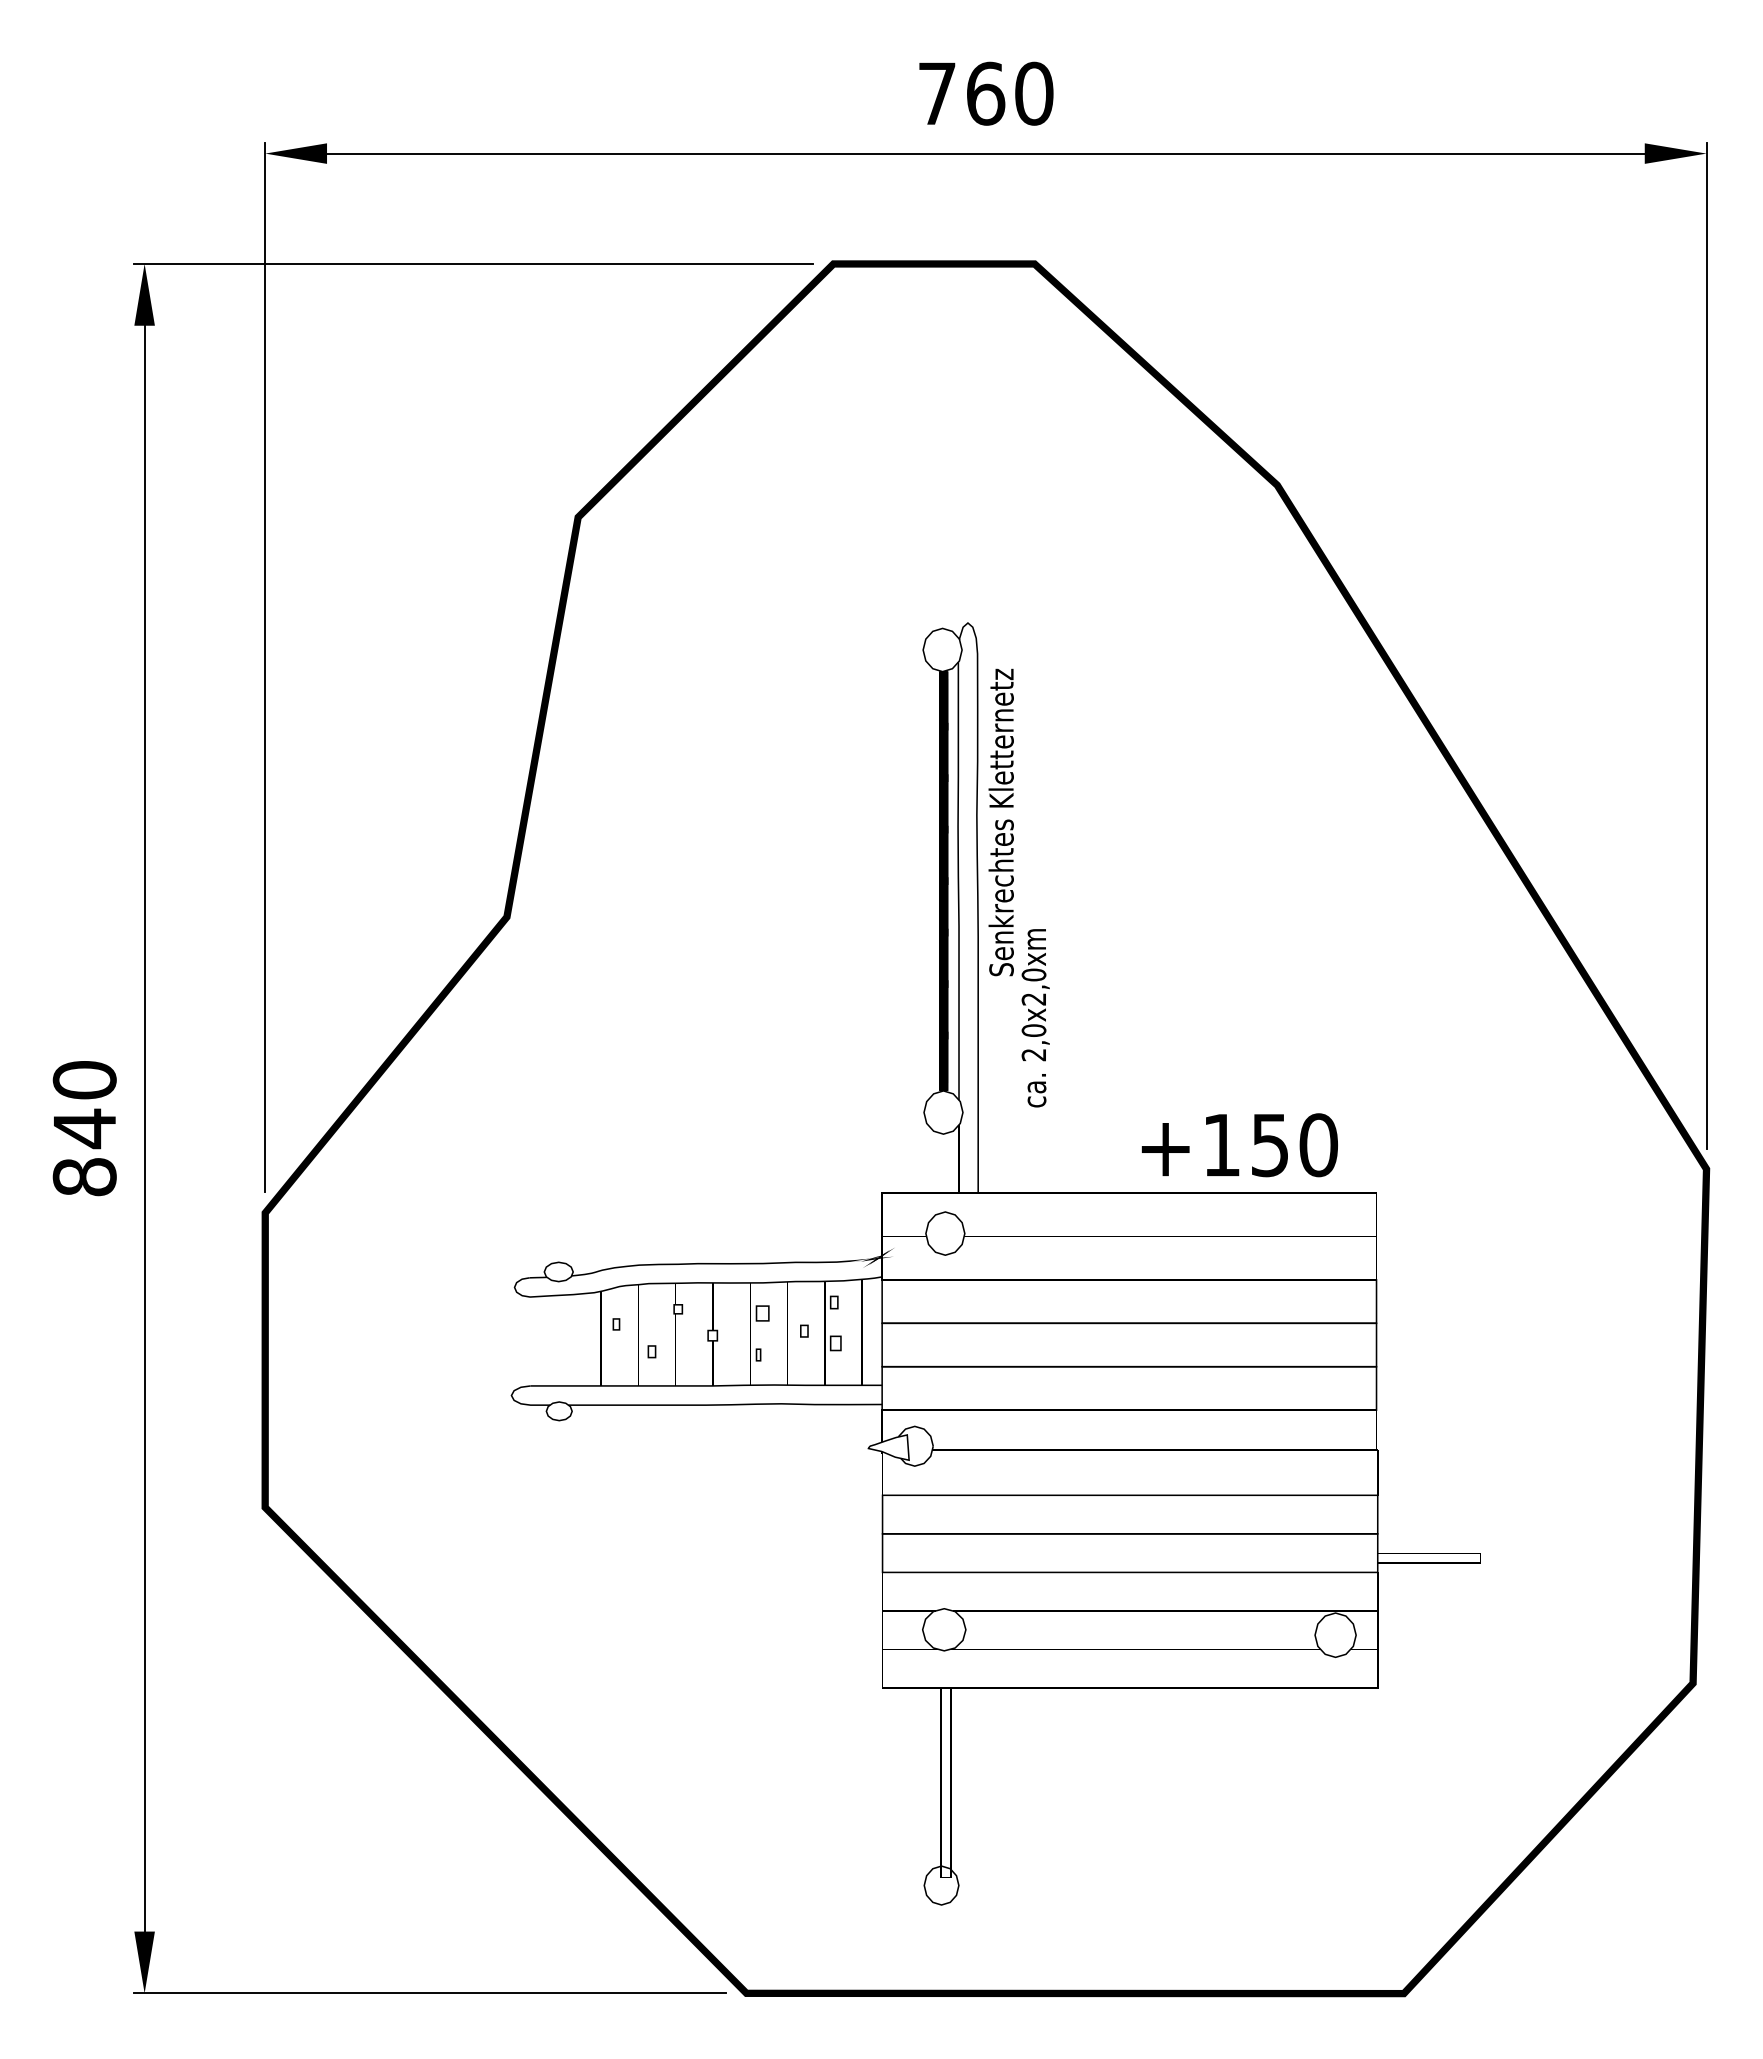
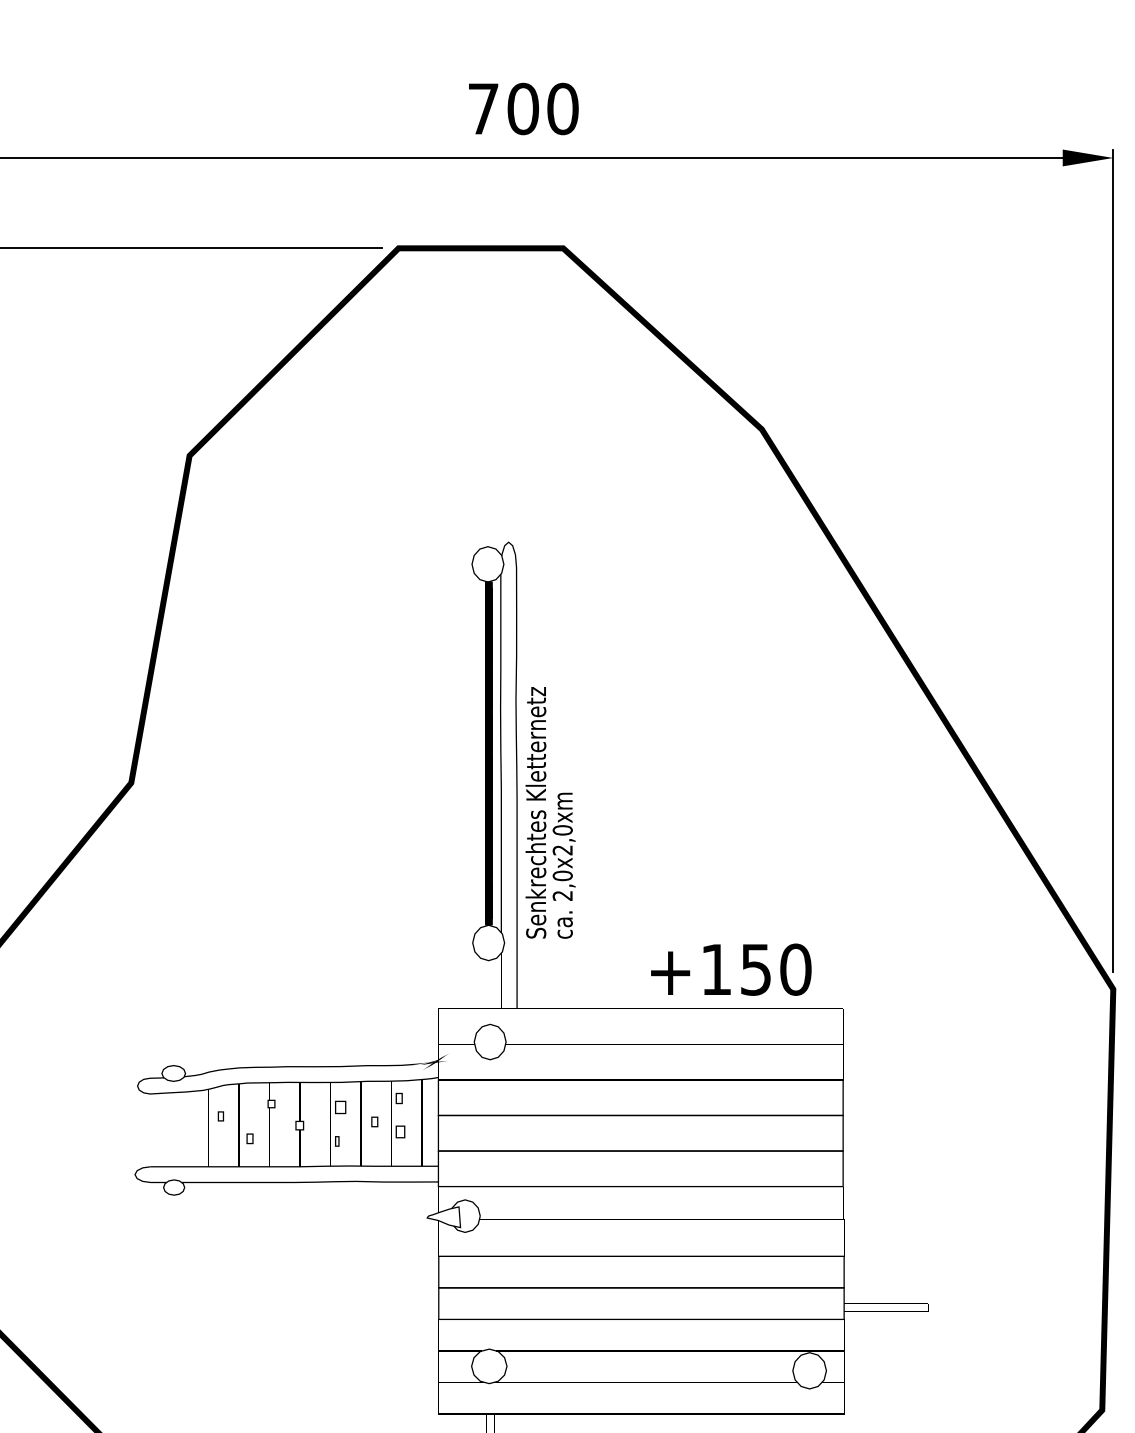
text: (985, 93) -> (523, 108), 760 -> 700
text: (1000, 822) -> (535, 812), moved

